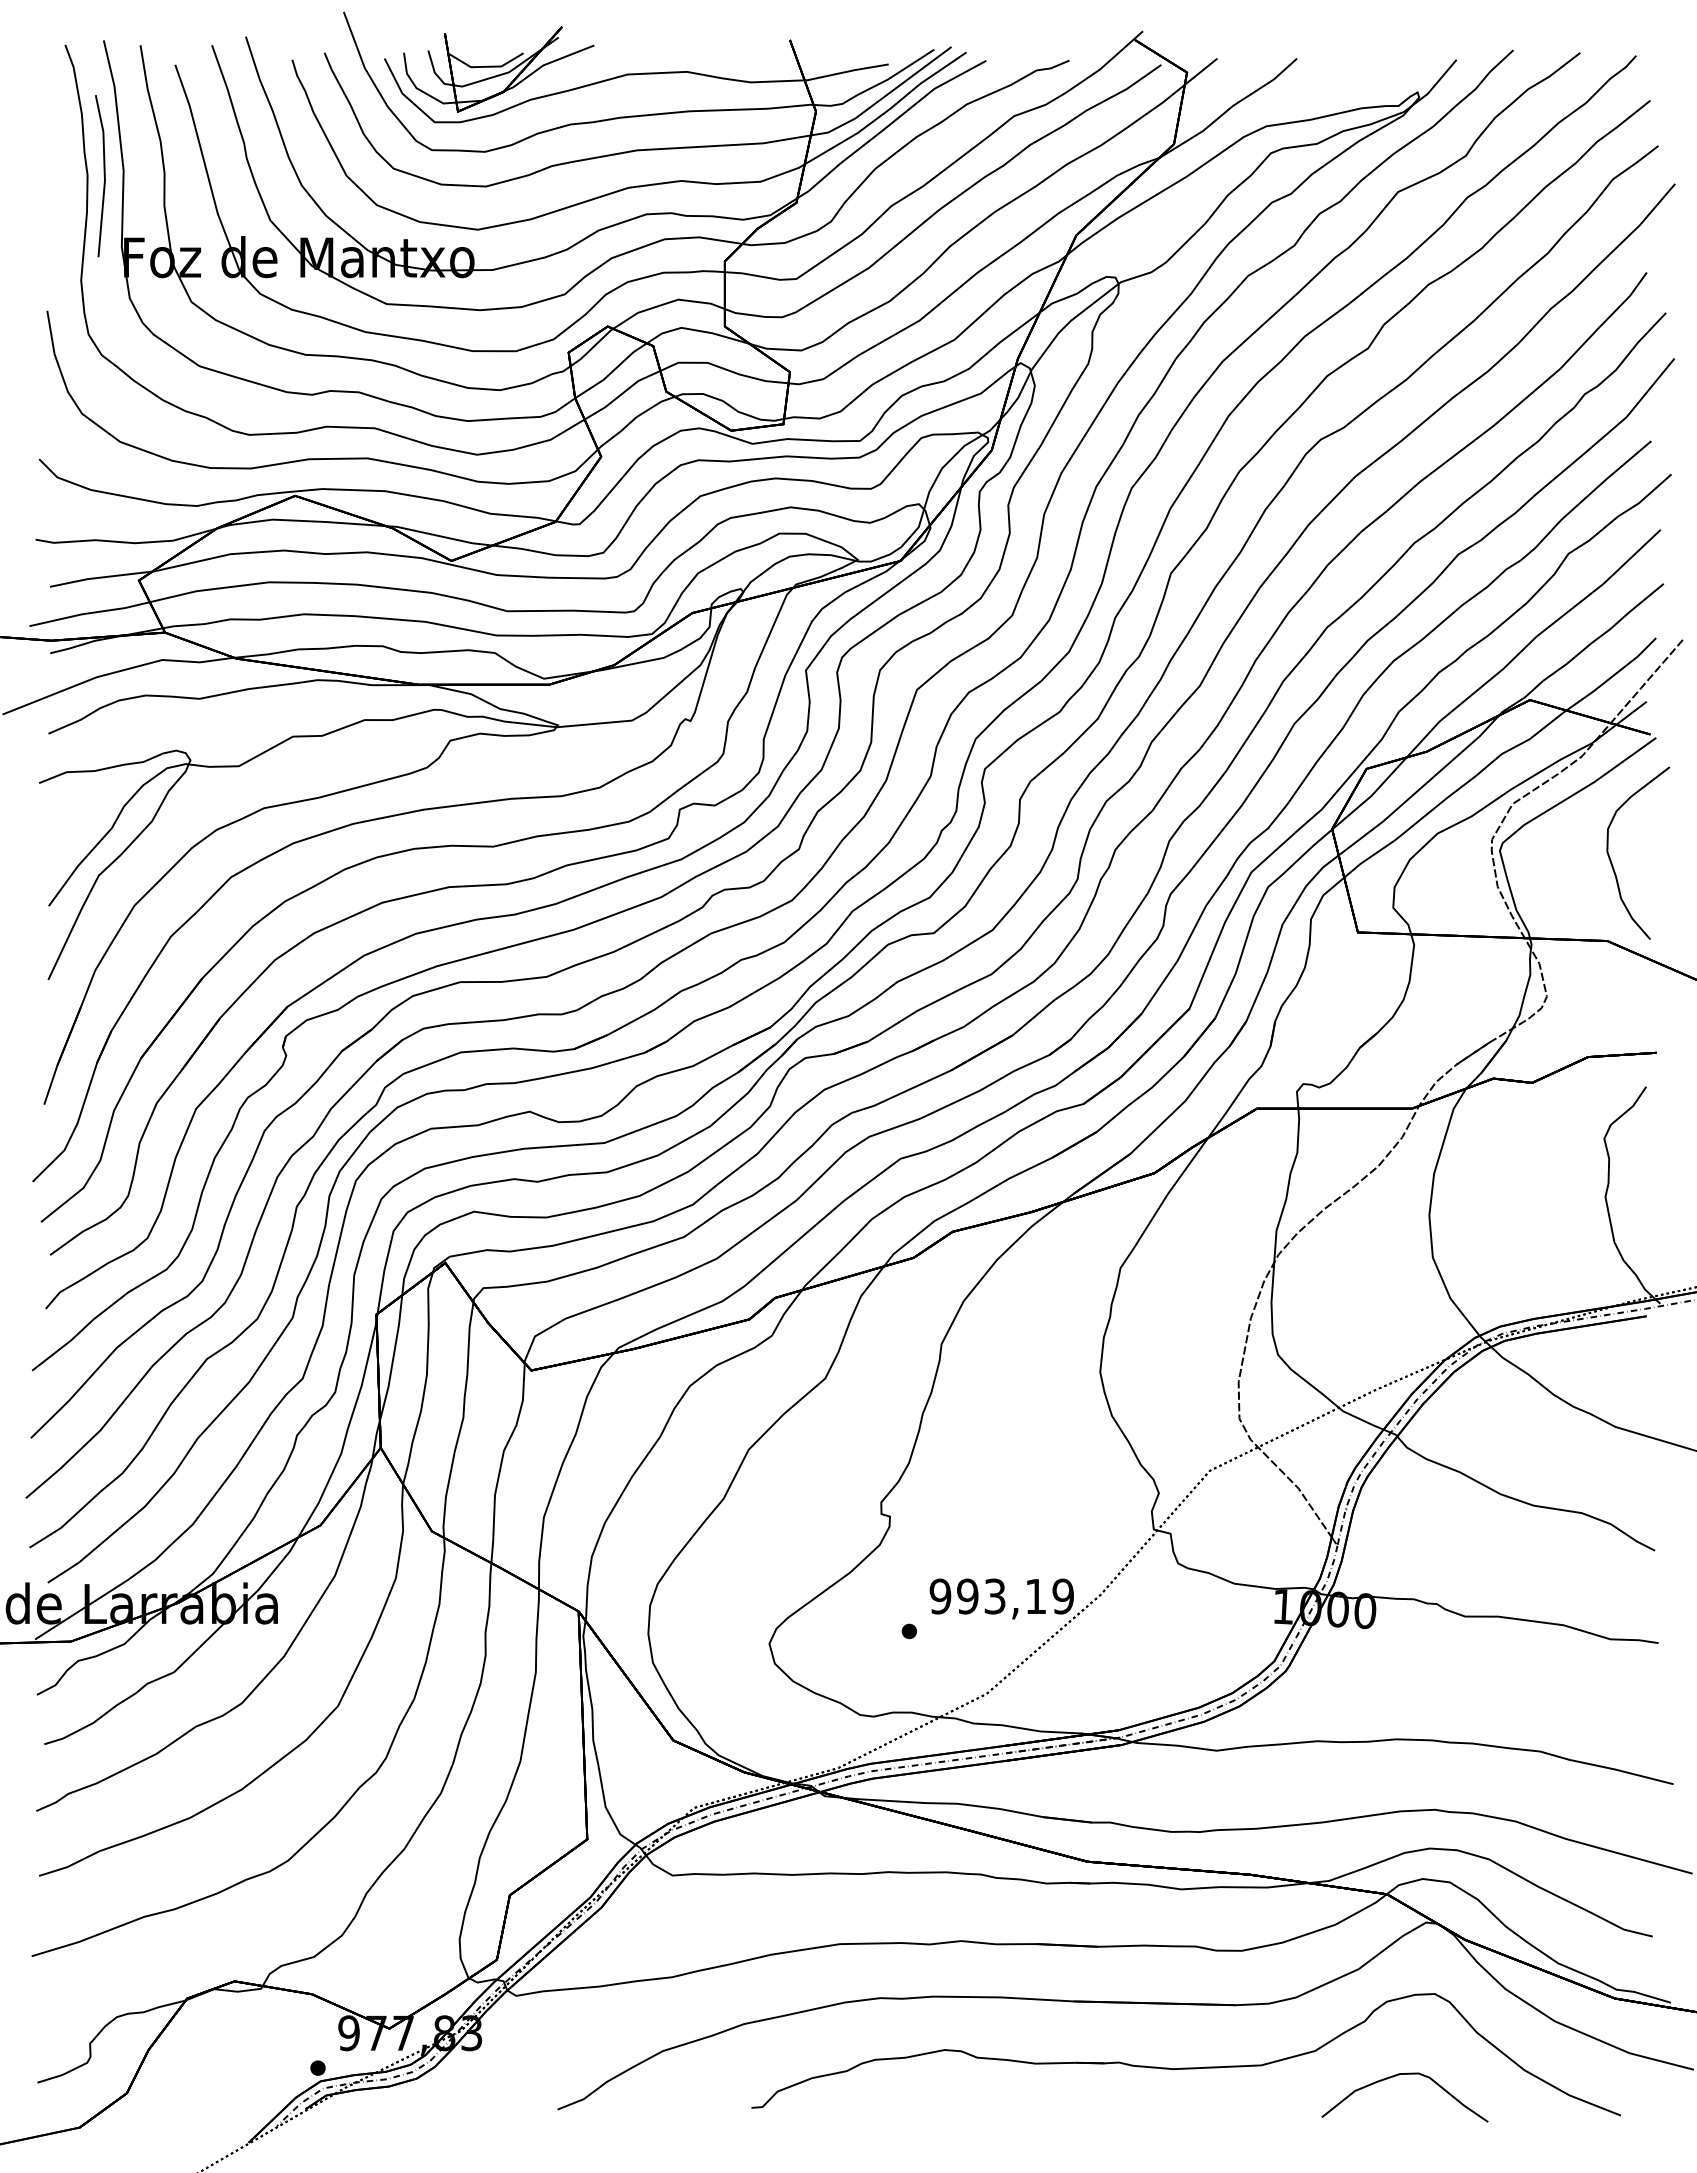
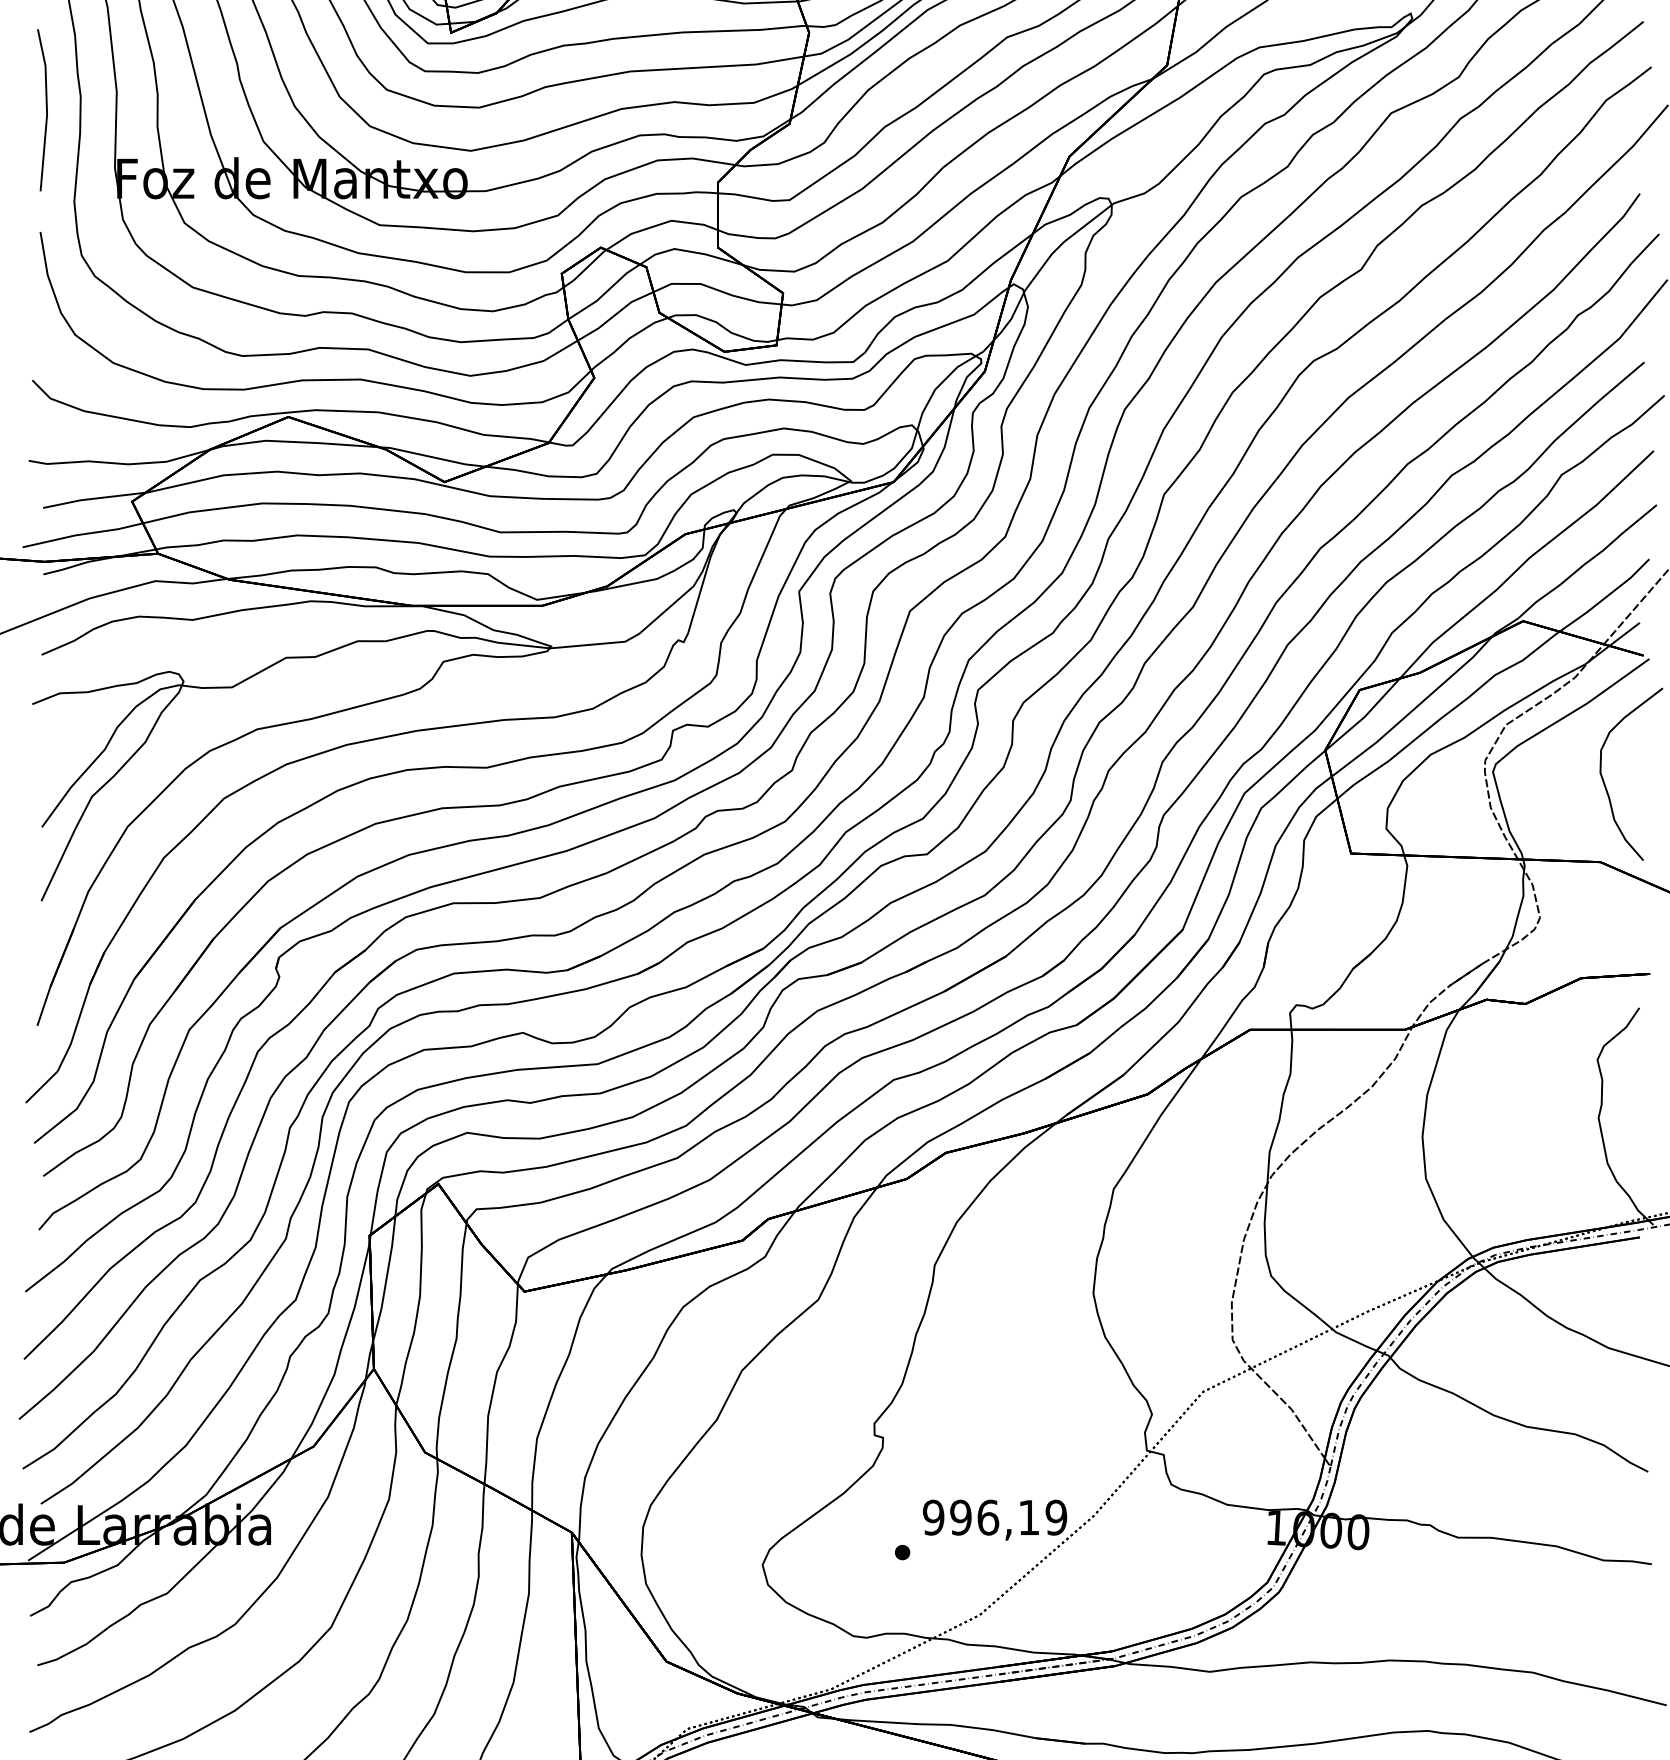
line: (103, 175) -> (45, 109), moved
text: (995, 1596) -> (988, 1517), 993,19 -> 996,19

